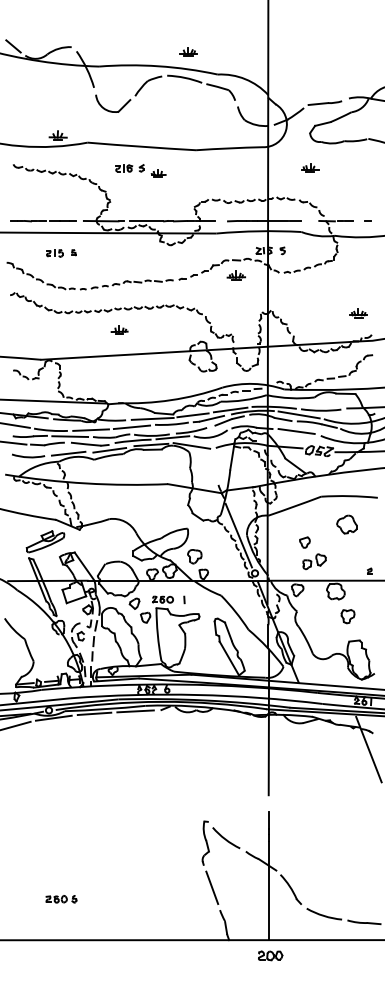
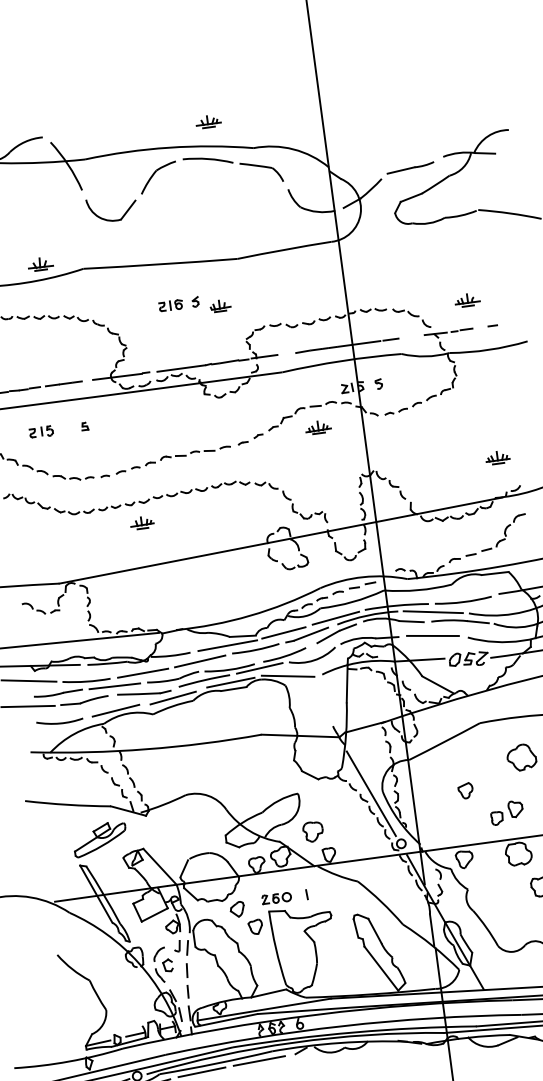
part: (310, 167) -> (467, 299), moved
part: (140, 170) -> (194, 305), moved
part: (54, 253) -> (40, 432), moved
part: (119, 329) -> (141, 521), moved
part: (314, 561) -> (506, 812), moved

